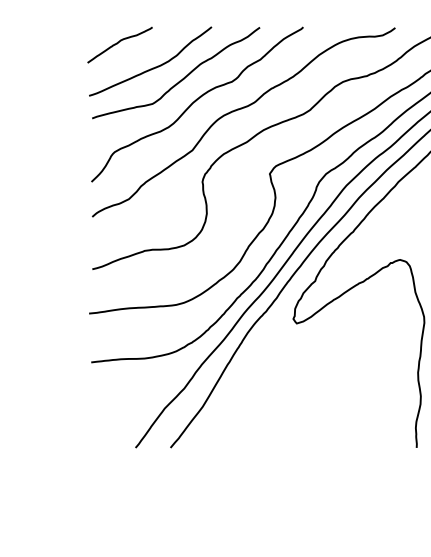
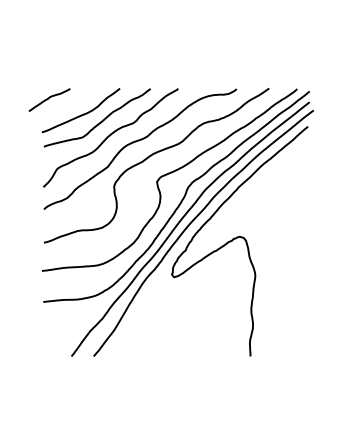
curve: (119, 42) -> (49, 98), moved

